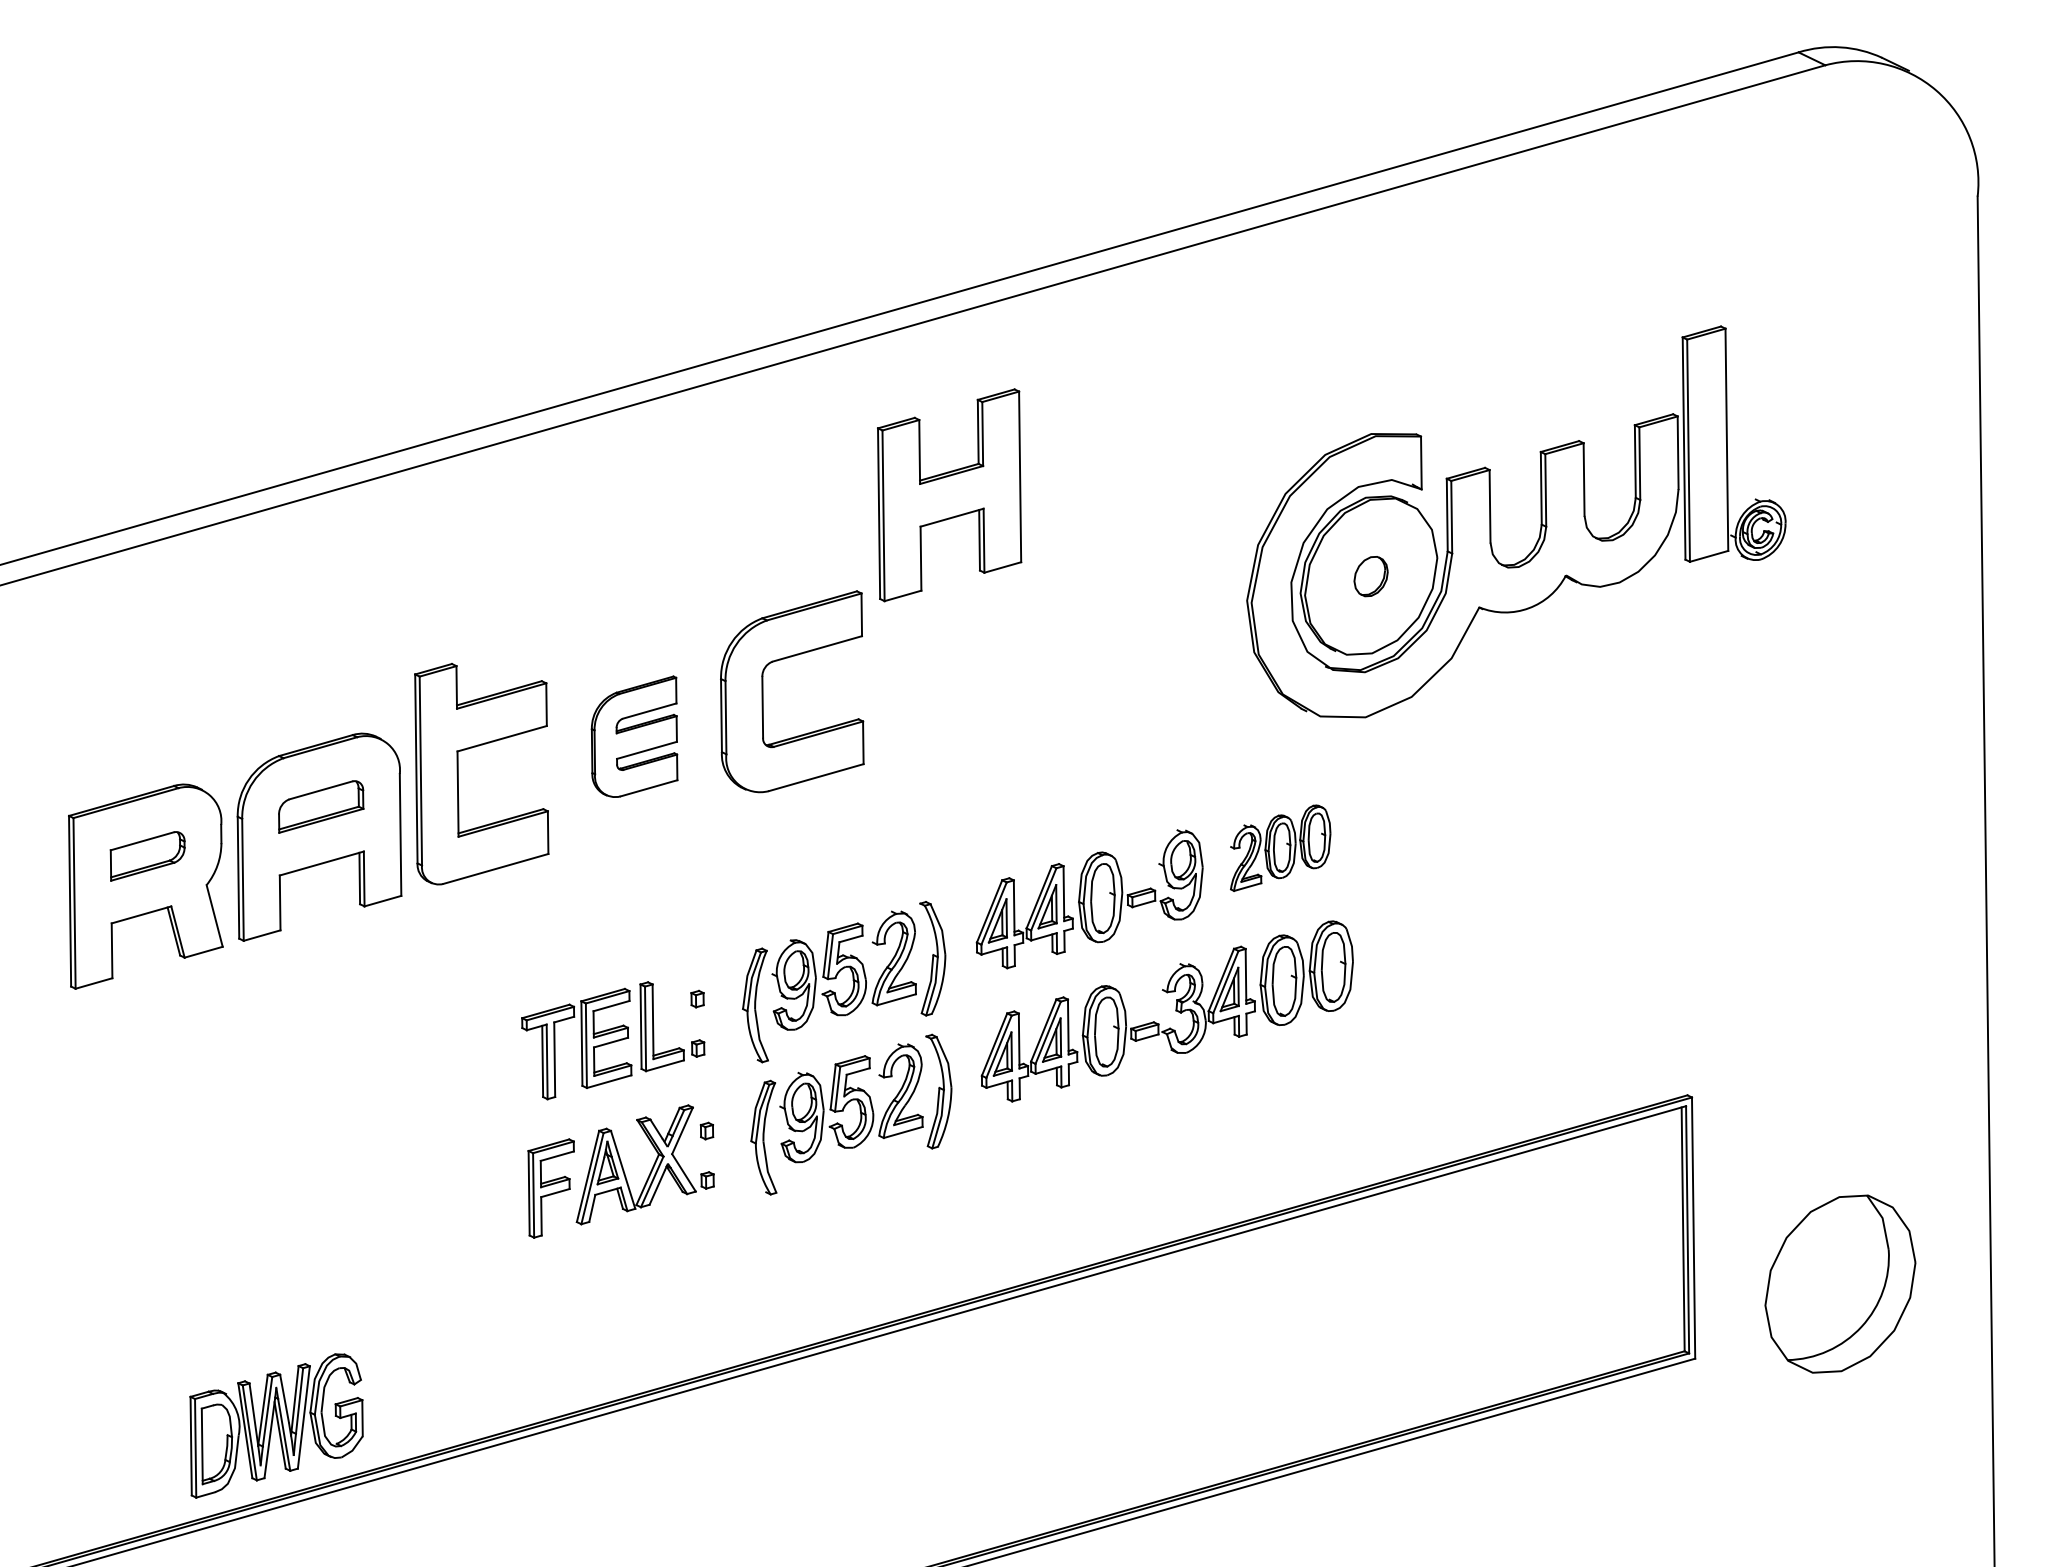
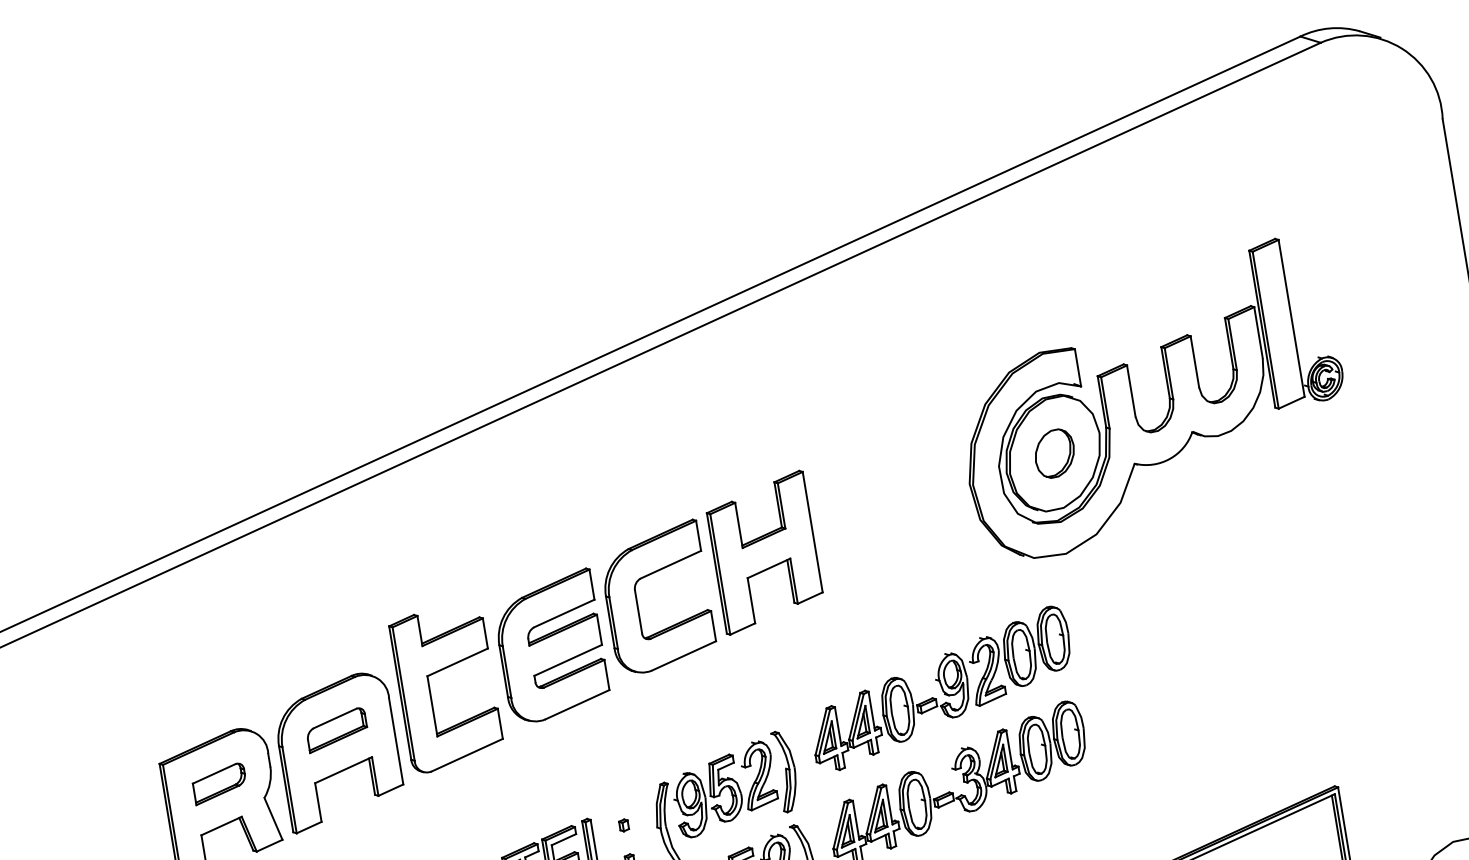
part: (949, 495) -> (764, 552), moved
part: (1370, 576) -> (1054, 453), size x1.67
part: (634, 736) -> (551, 646), size x1.67
part: (1280, 848) -> (1020, 655), size x1.43

